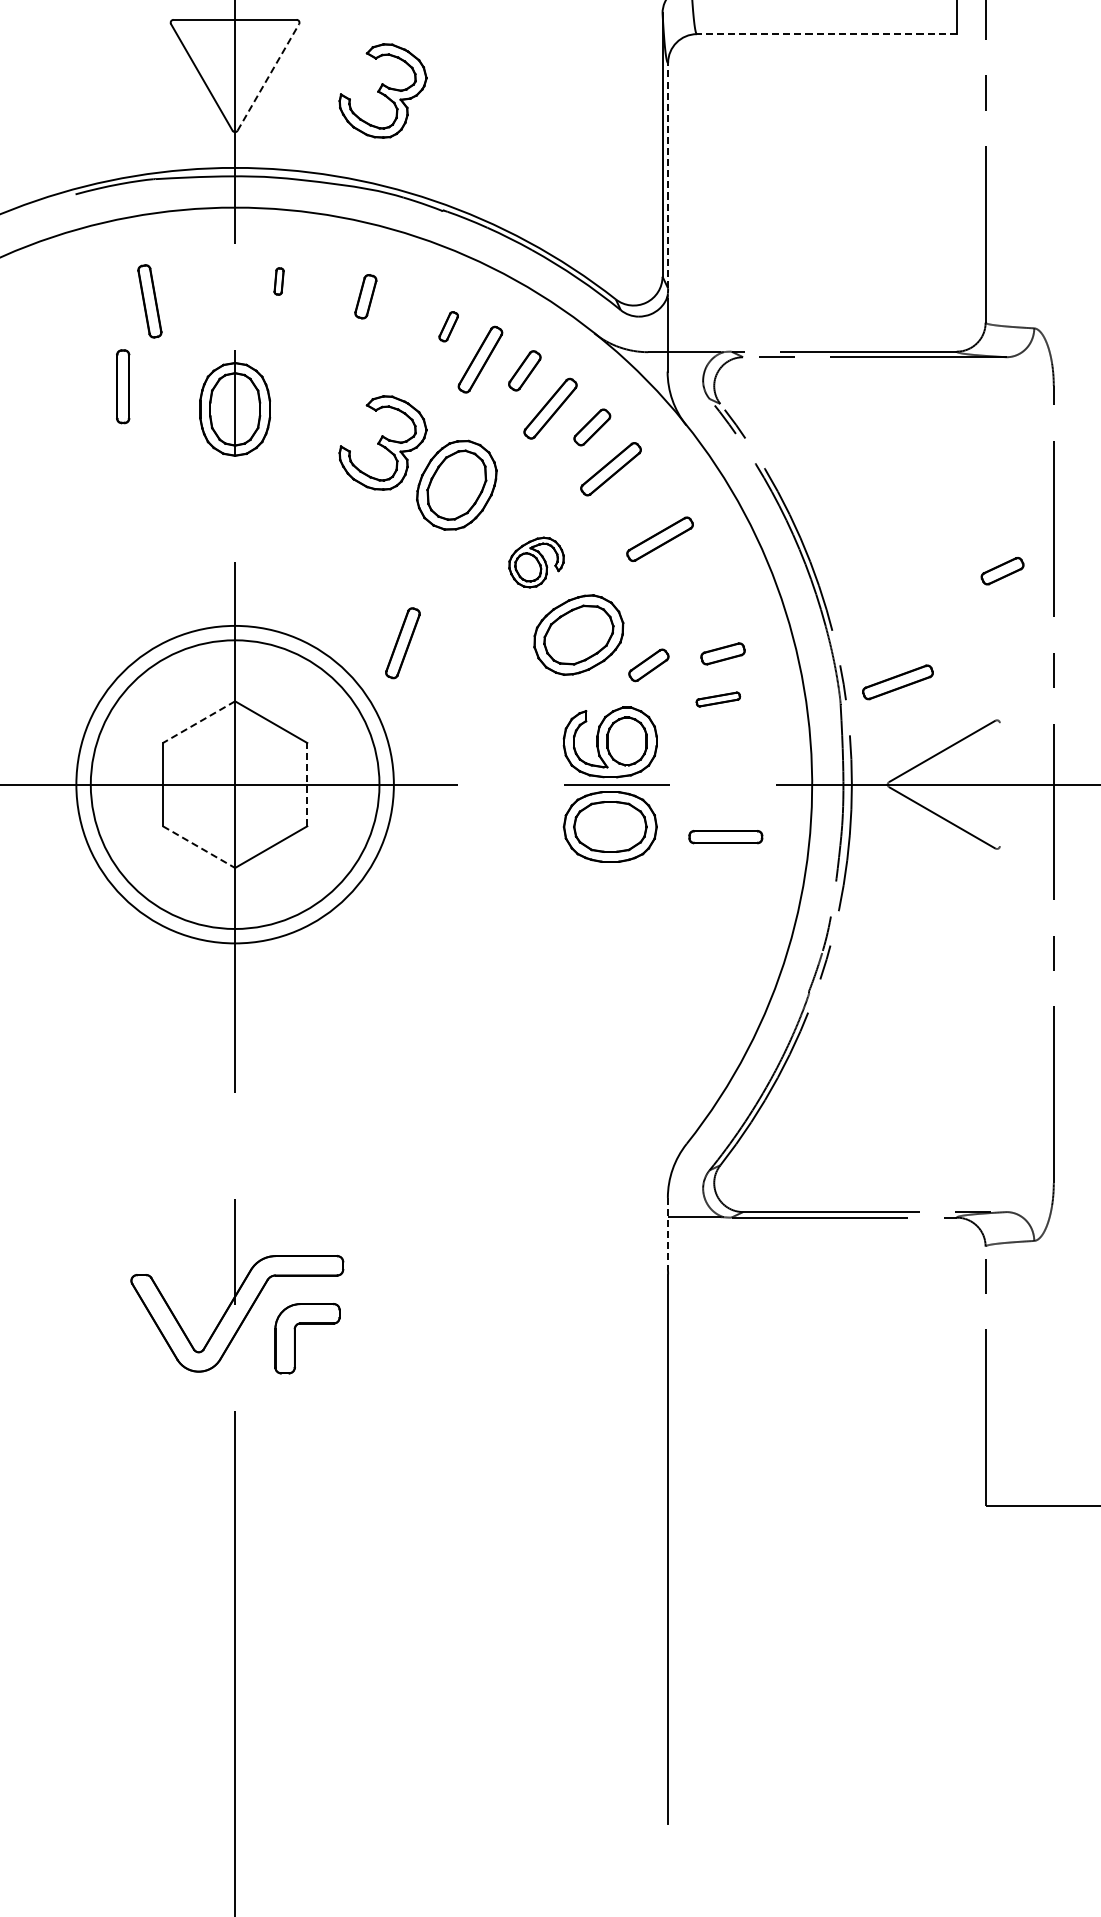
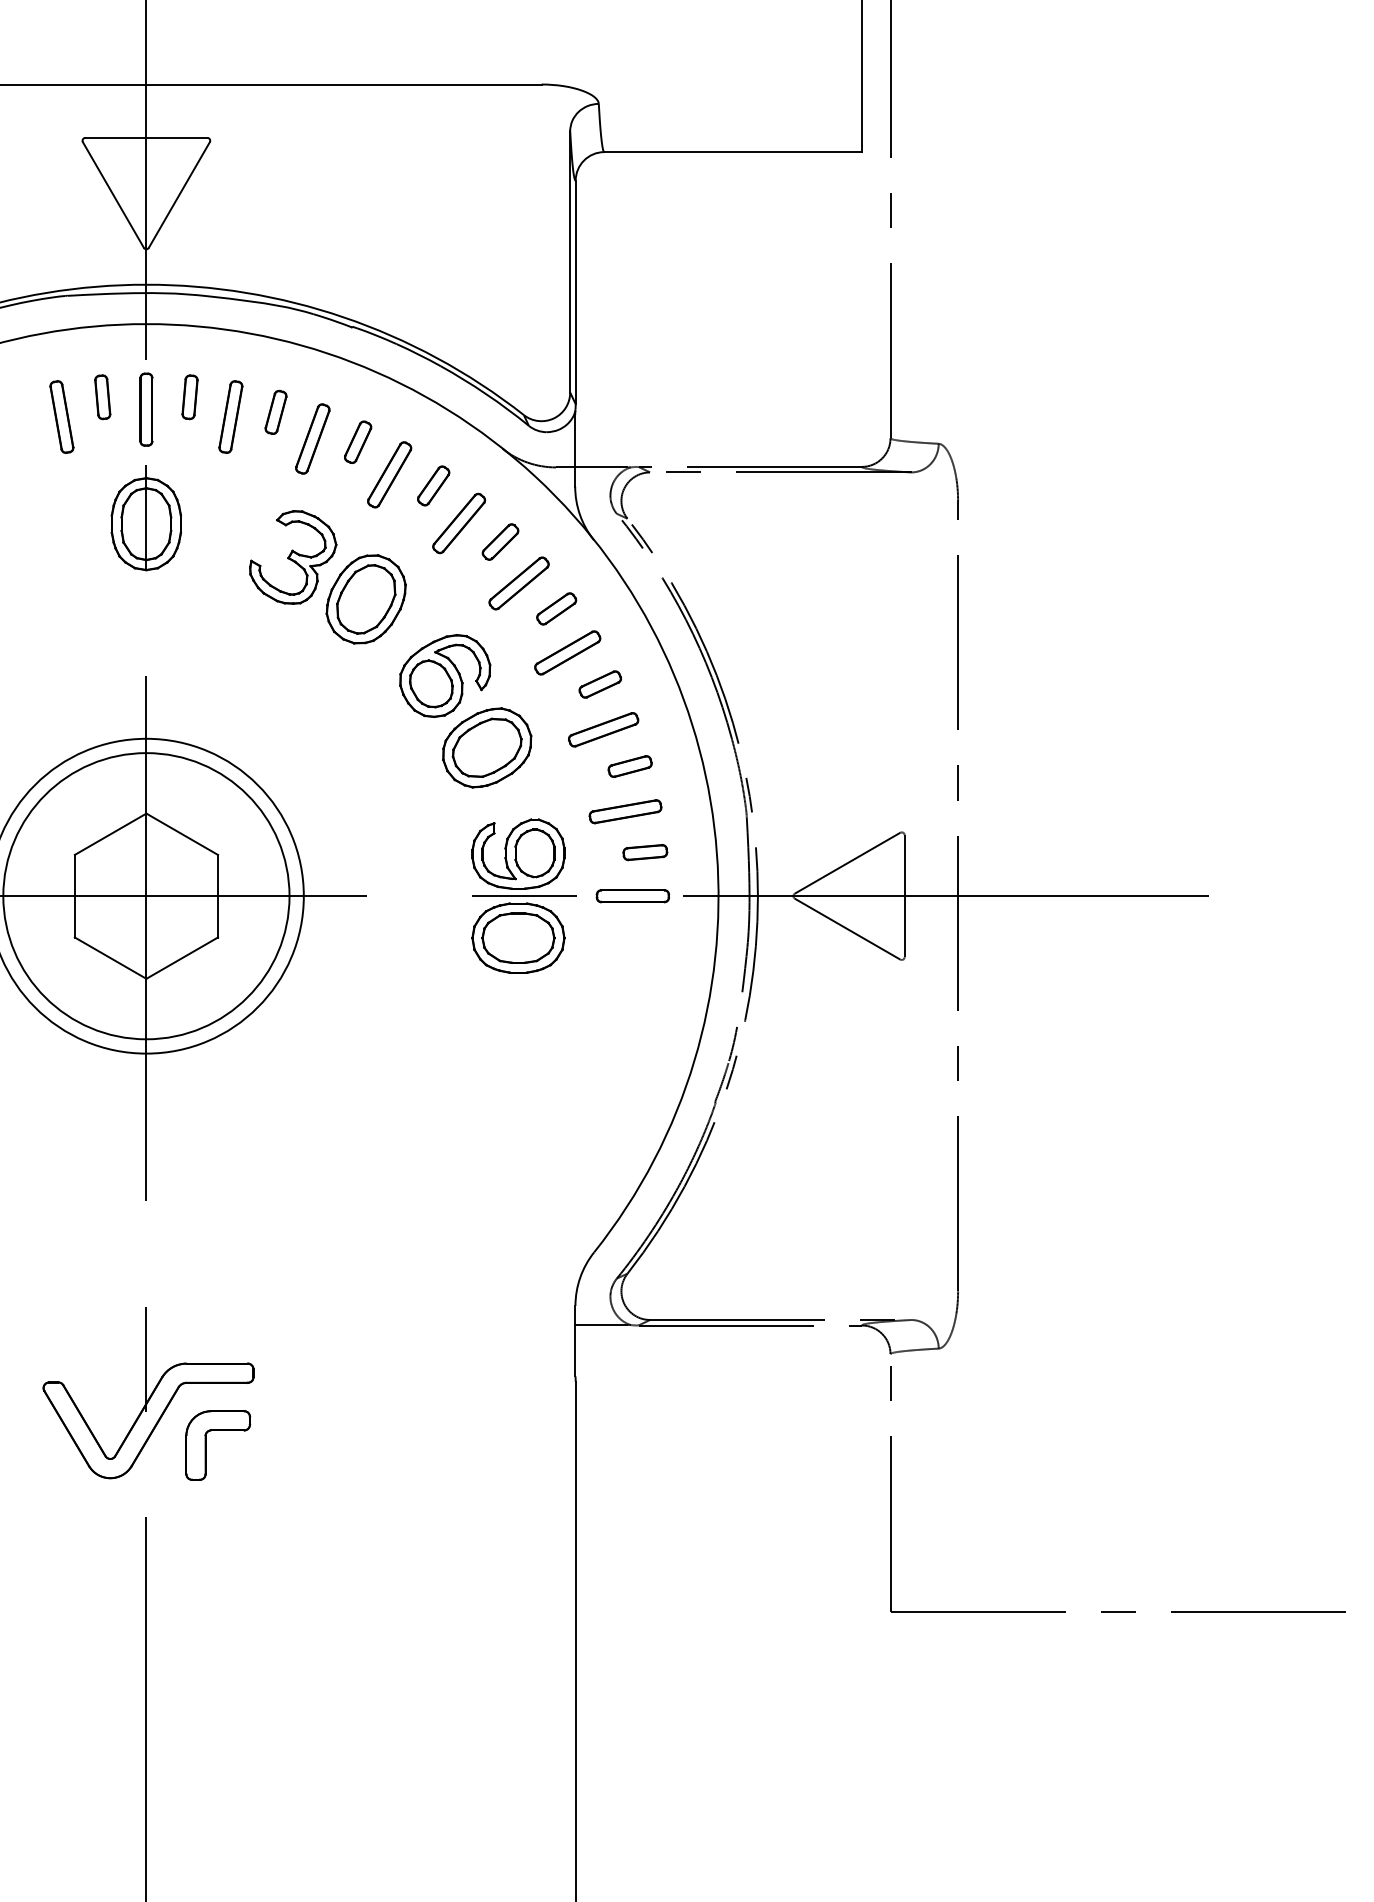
line: (827, 34) -> (733, 152), dashed -> solid
line: (268, 77) -> (179, 195), dashed -> solid
part: (383, 91) -> (293, 208), removed
line: (667, 175) -> (575, 292), dashed -> solid
part: (190, 281) -> (102, 397), added
part: (278, 281) -> (189, 397), size x1.67
part: (319, 300) -> (230, 416), added
part: (449, 326) -> (358, 441), size x1.43
part: (123, 386) -> (146, 409), moved
part: (536, 562) -> (445, 675), size x1.67
part: (1001, 571) -> (599, 684), moved
part: (402, 642) -> (312, 438), moved
part: (648, 664) -> (556, 608), moved
part: (897, 682) -> (603, 729), moved
part: (718, 699) -> (625, 811), size x1.67
line: (198, 722) -> (110, 834), dashed -> solid
part: (738, 740) -> (645, 852), added
line: (306, 783) -> (217, 895), dashed -> solid
line: (999, 784) -> (904, 896), added
part: (725, 837) -> (632, 896), moved
line: (199, 847) -> (111, 958), dashed -> solid
line: (667, 1233) -> (575, 1341), dashed -> solid

